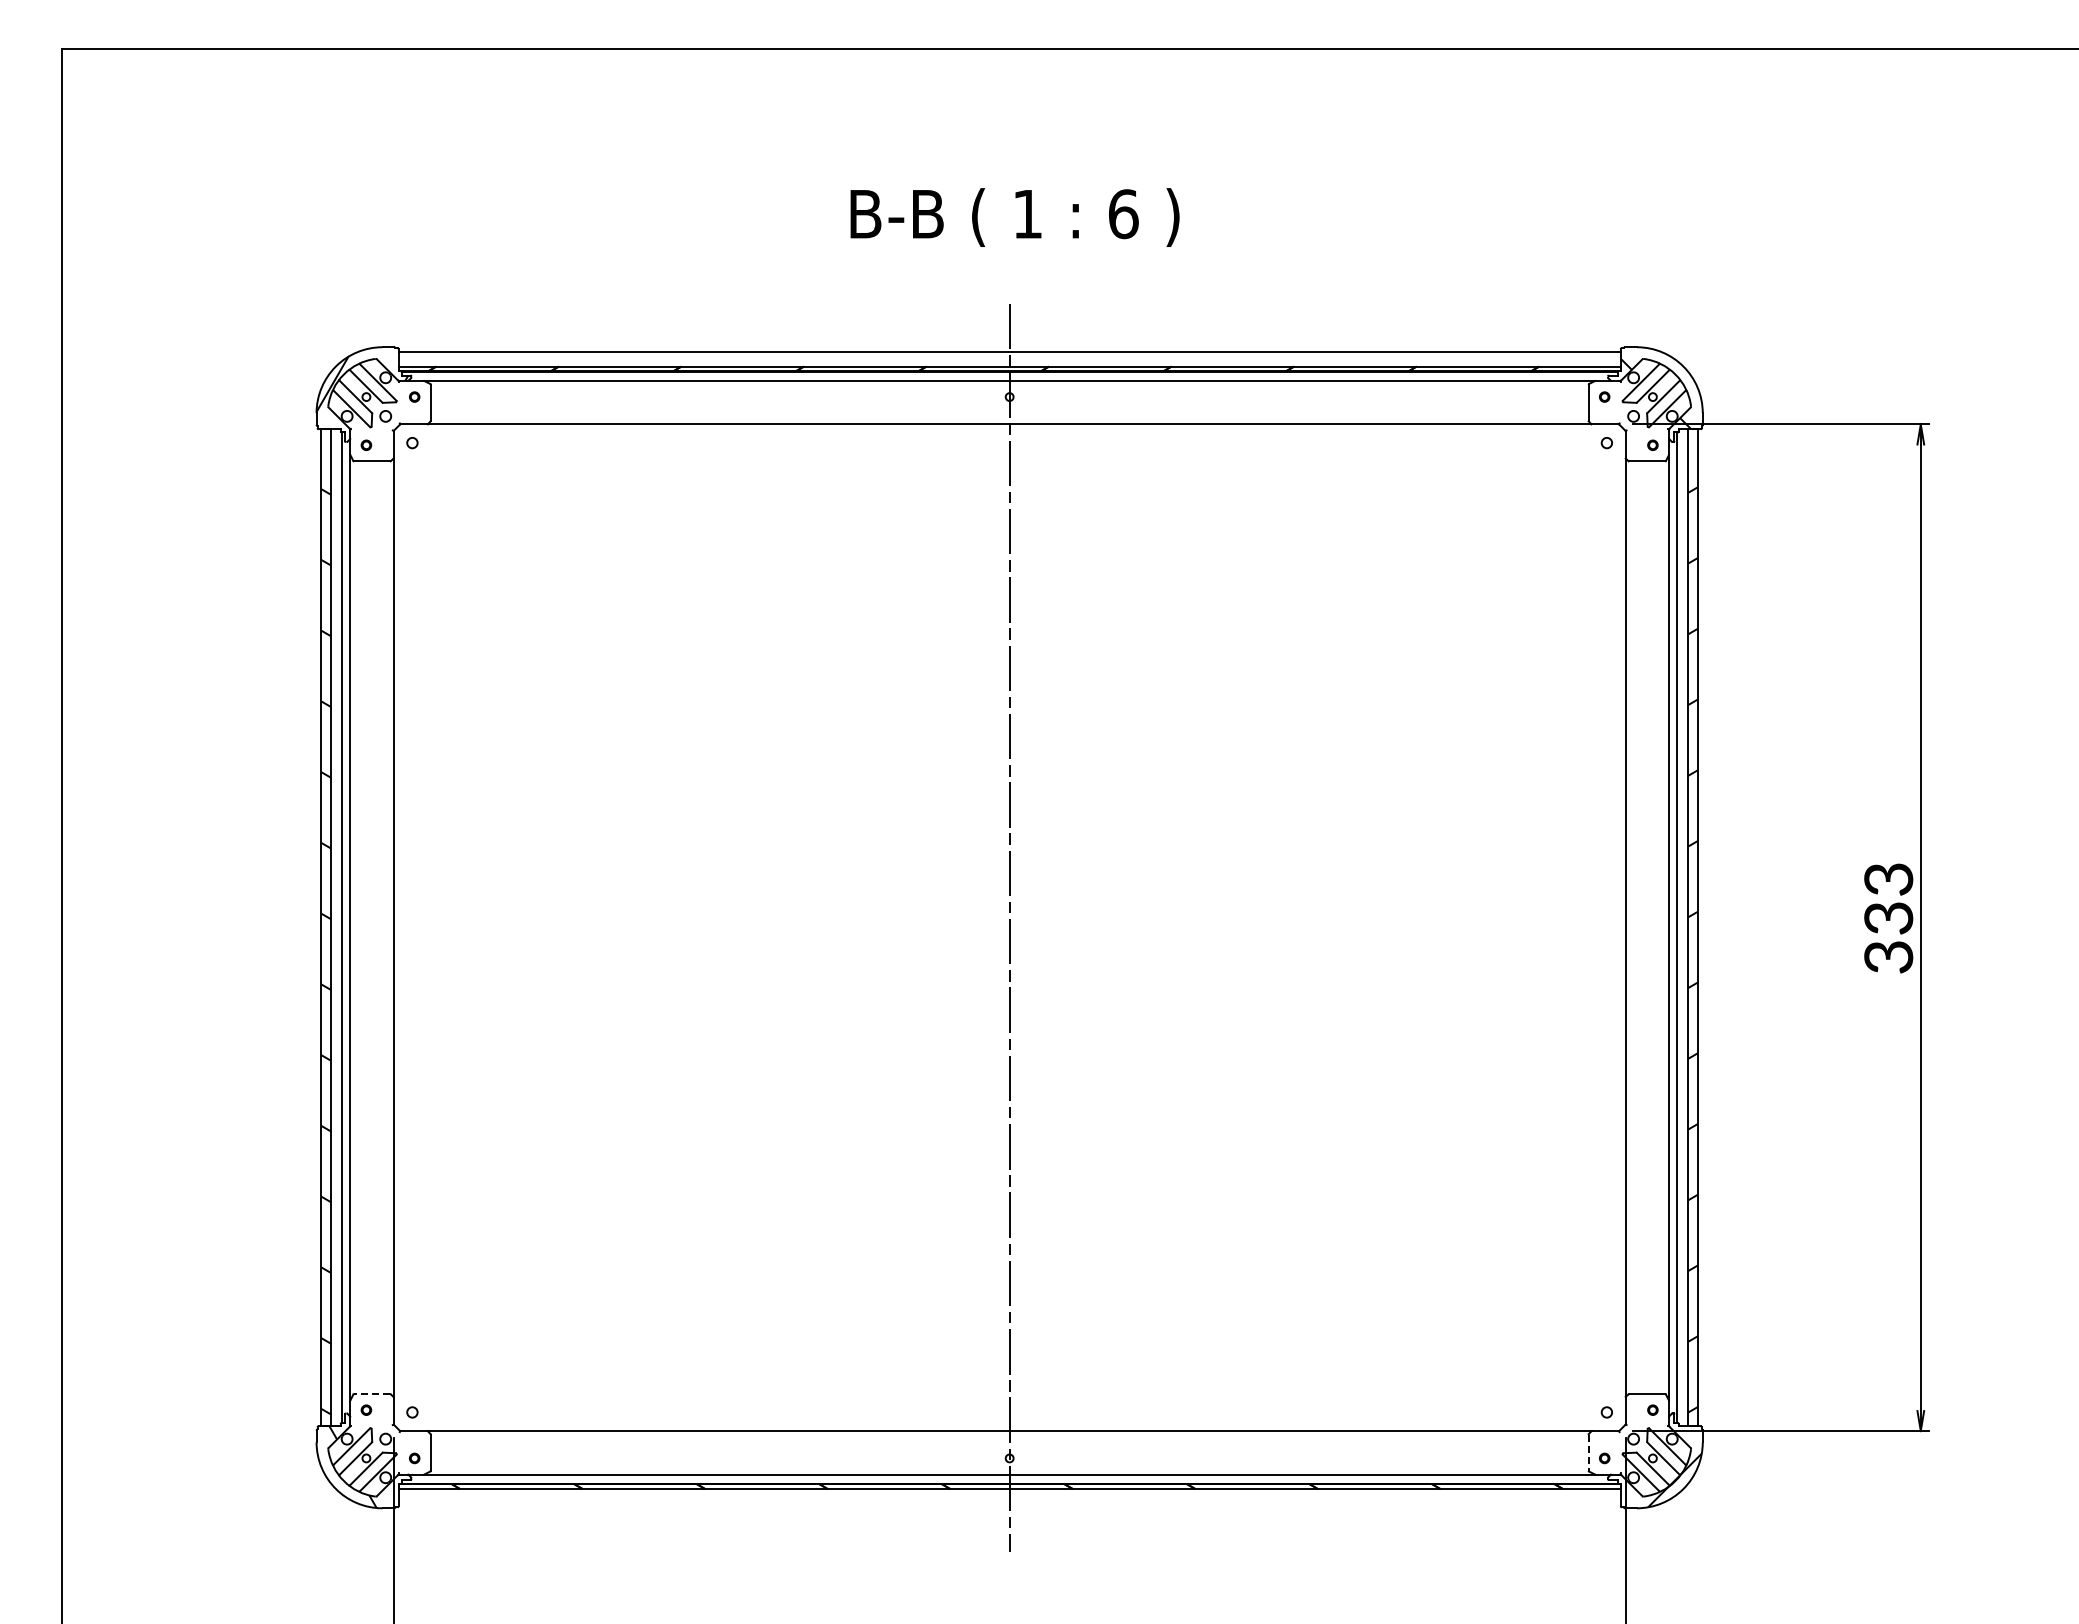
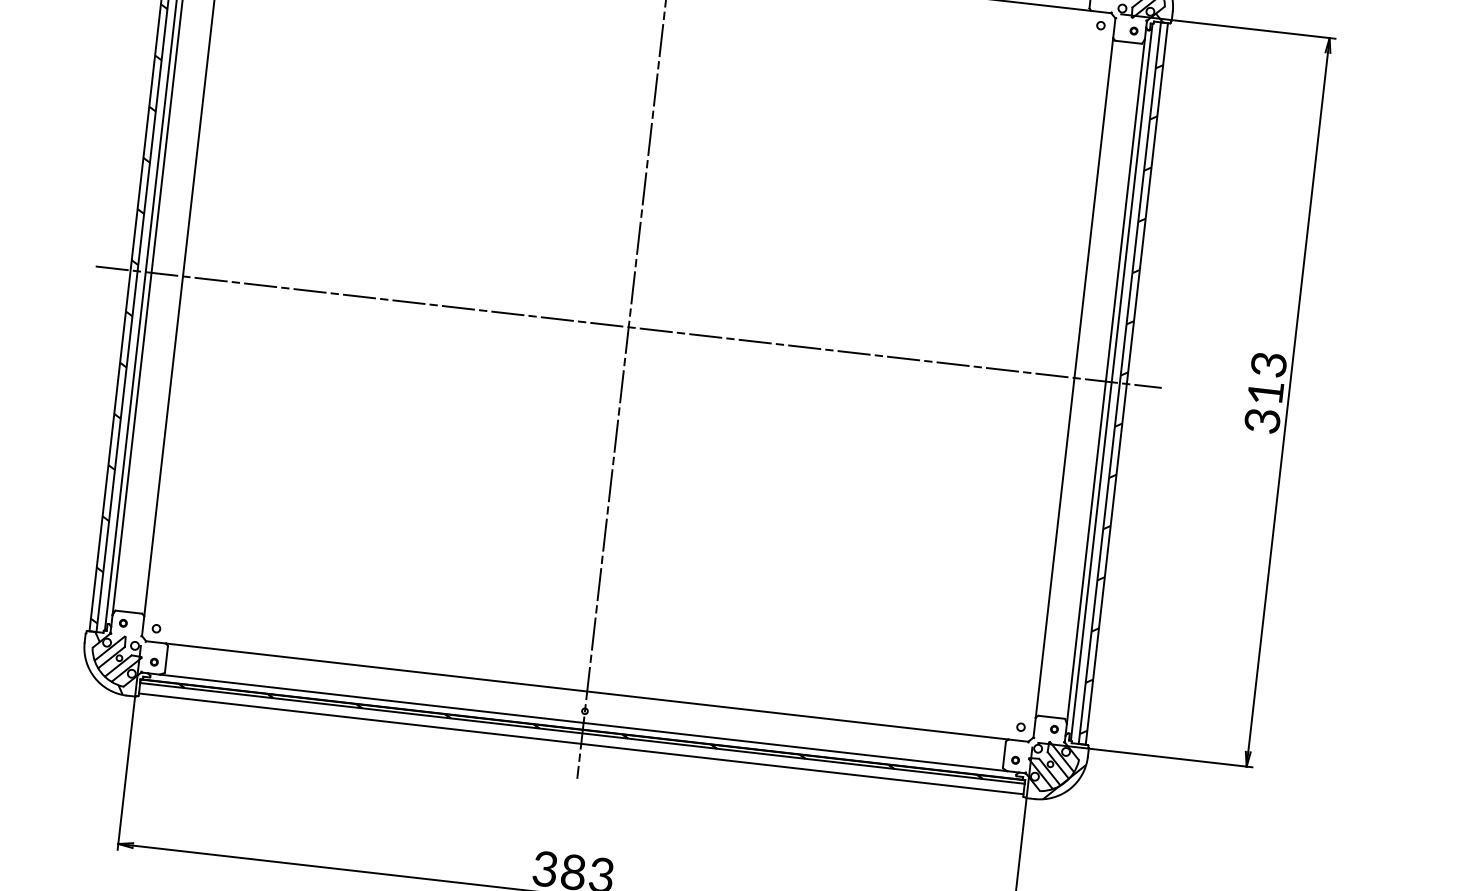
text: (1888, 918) -> (1265, 392), 333 -> 313
line: (1009, 927) -> (628, 327), added
line: (371, 1394) -> (128, 612), dashed -> solid
line: (1588, 1453) -> (1004, 755), dashed -> solid
line: (1009, 1503) -> (581, 743), added

